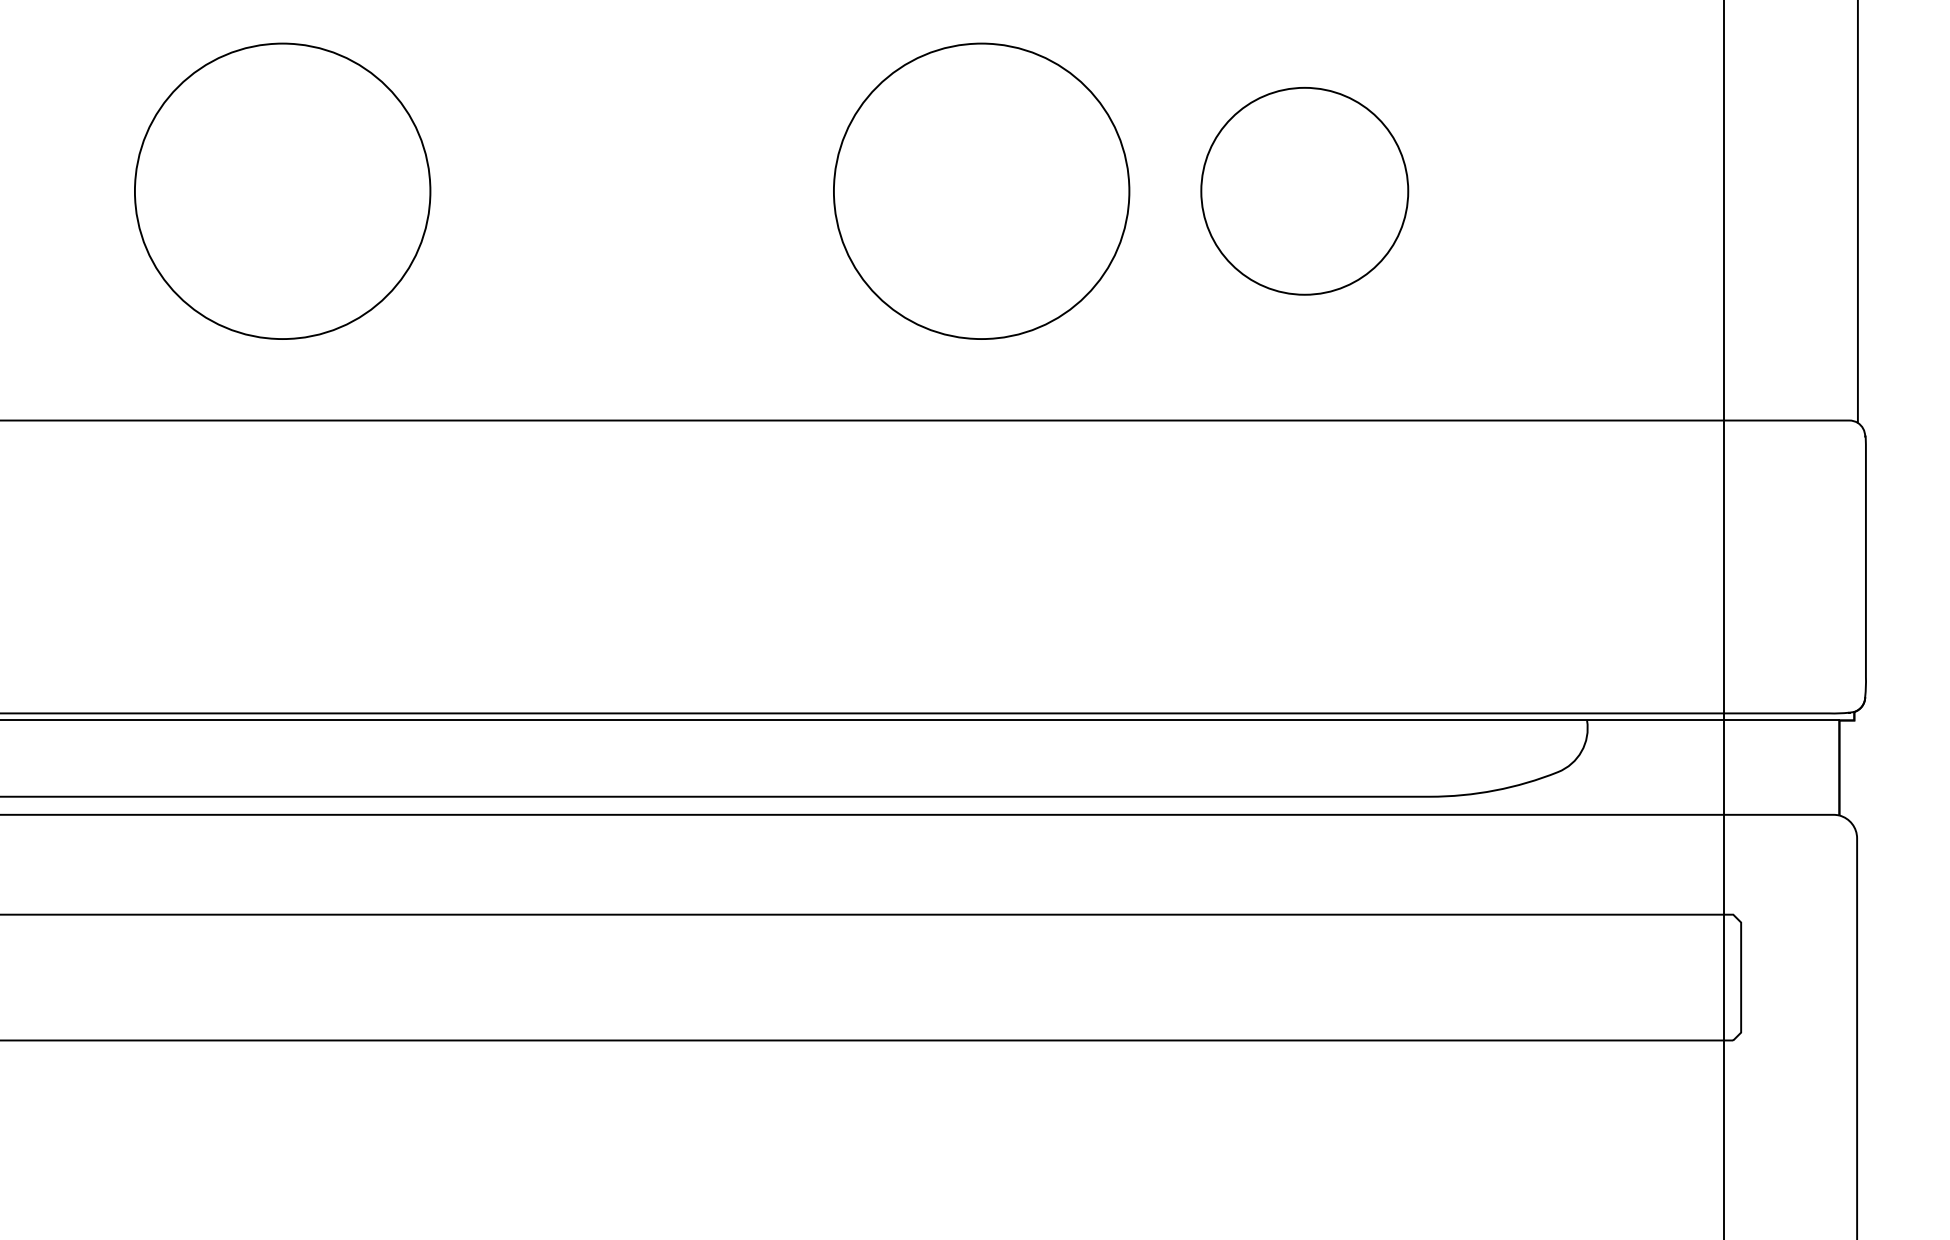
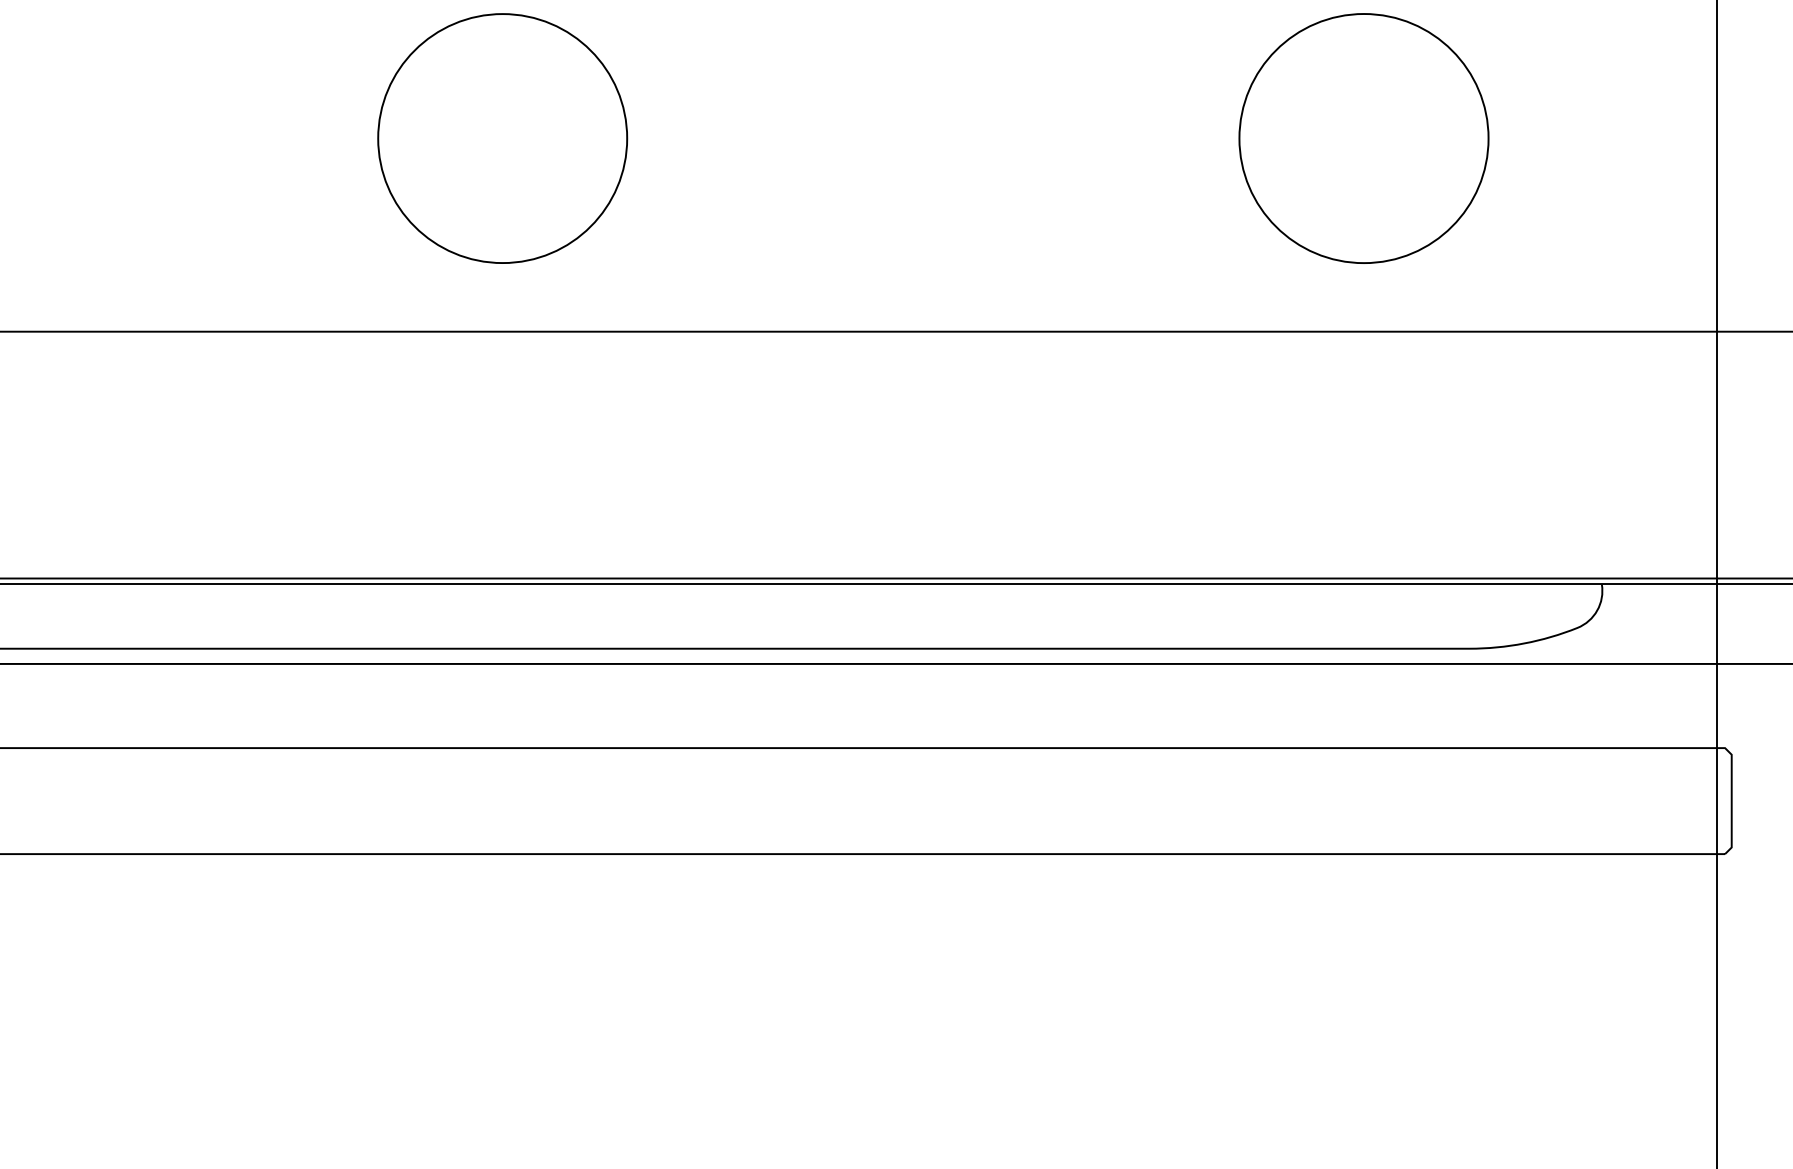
circle: (981, 191) -> (1091, 138), removed
circle: (1304, 191) -> (1363, 138), size x1.43

